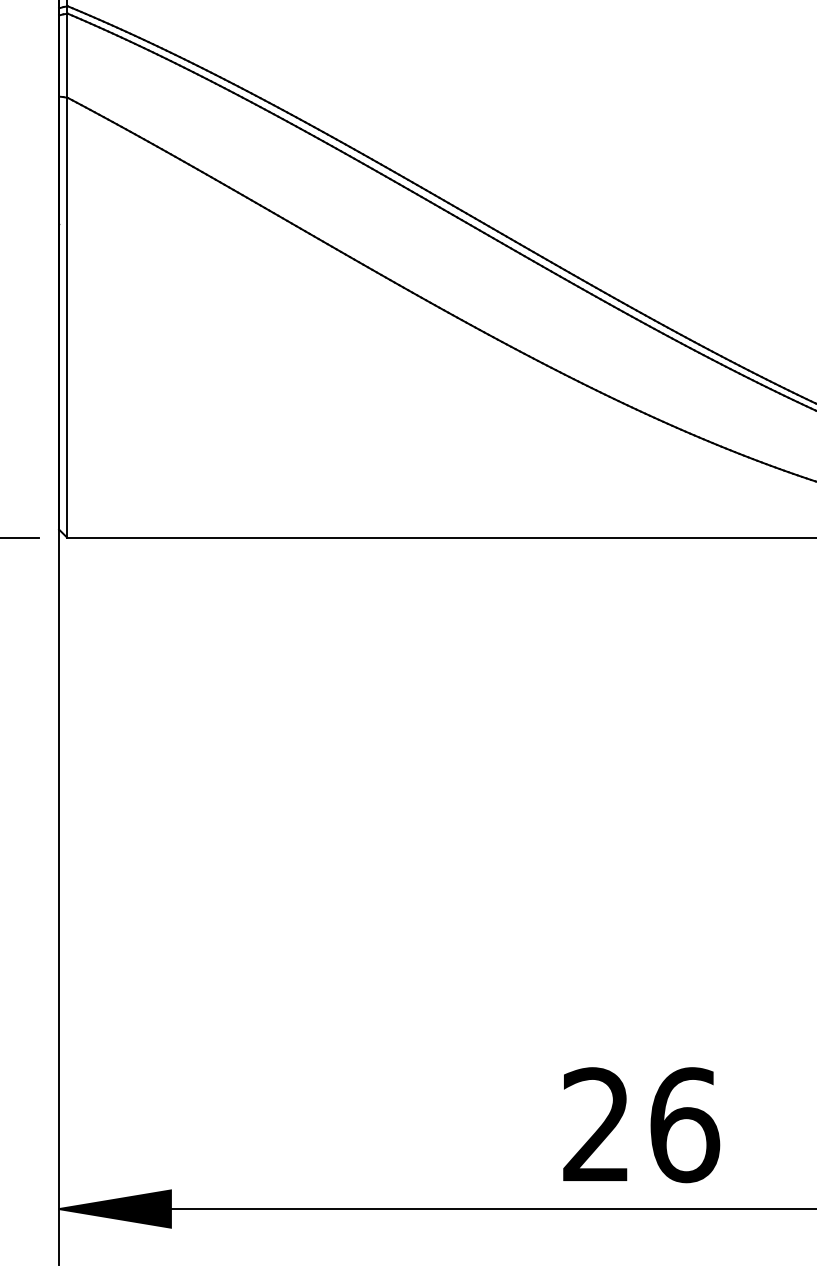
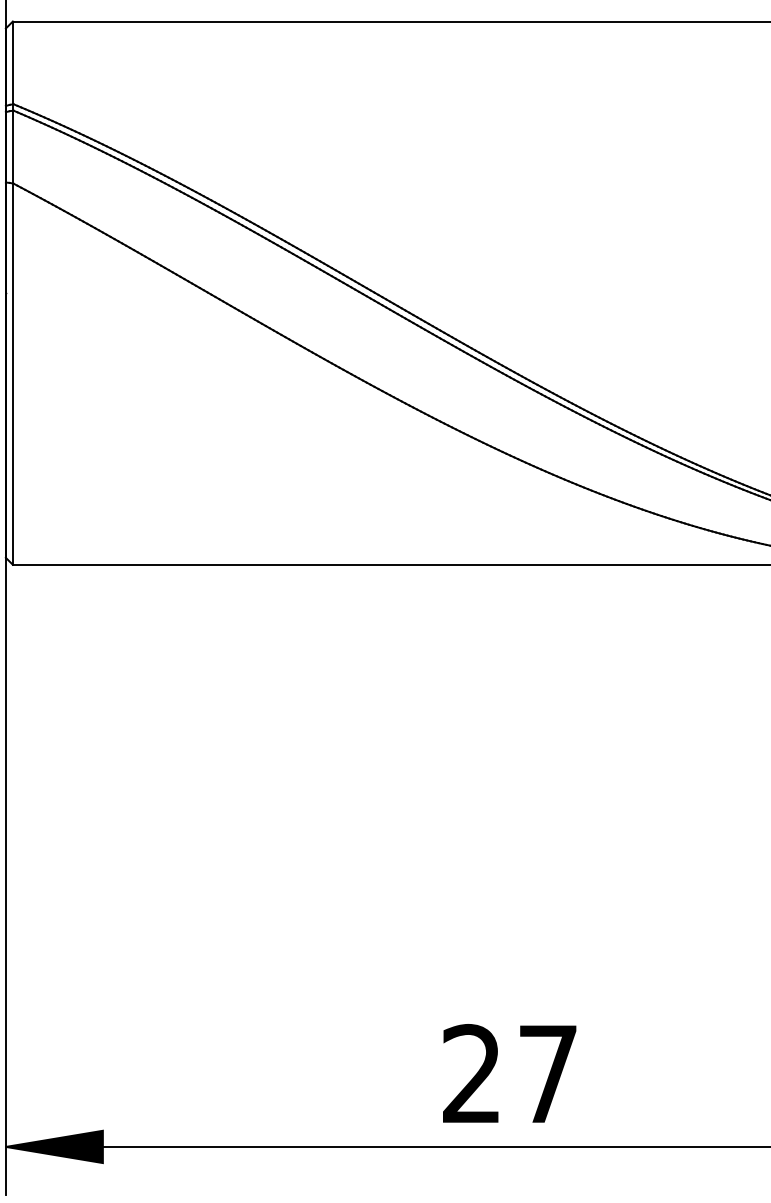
text: (684, 1125) -> (548, 1074), 26 -> 27

